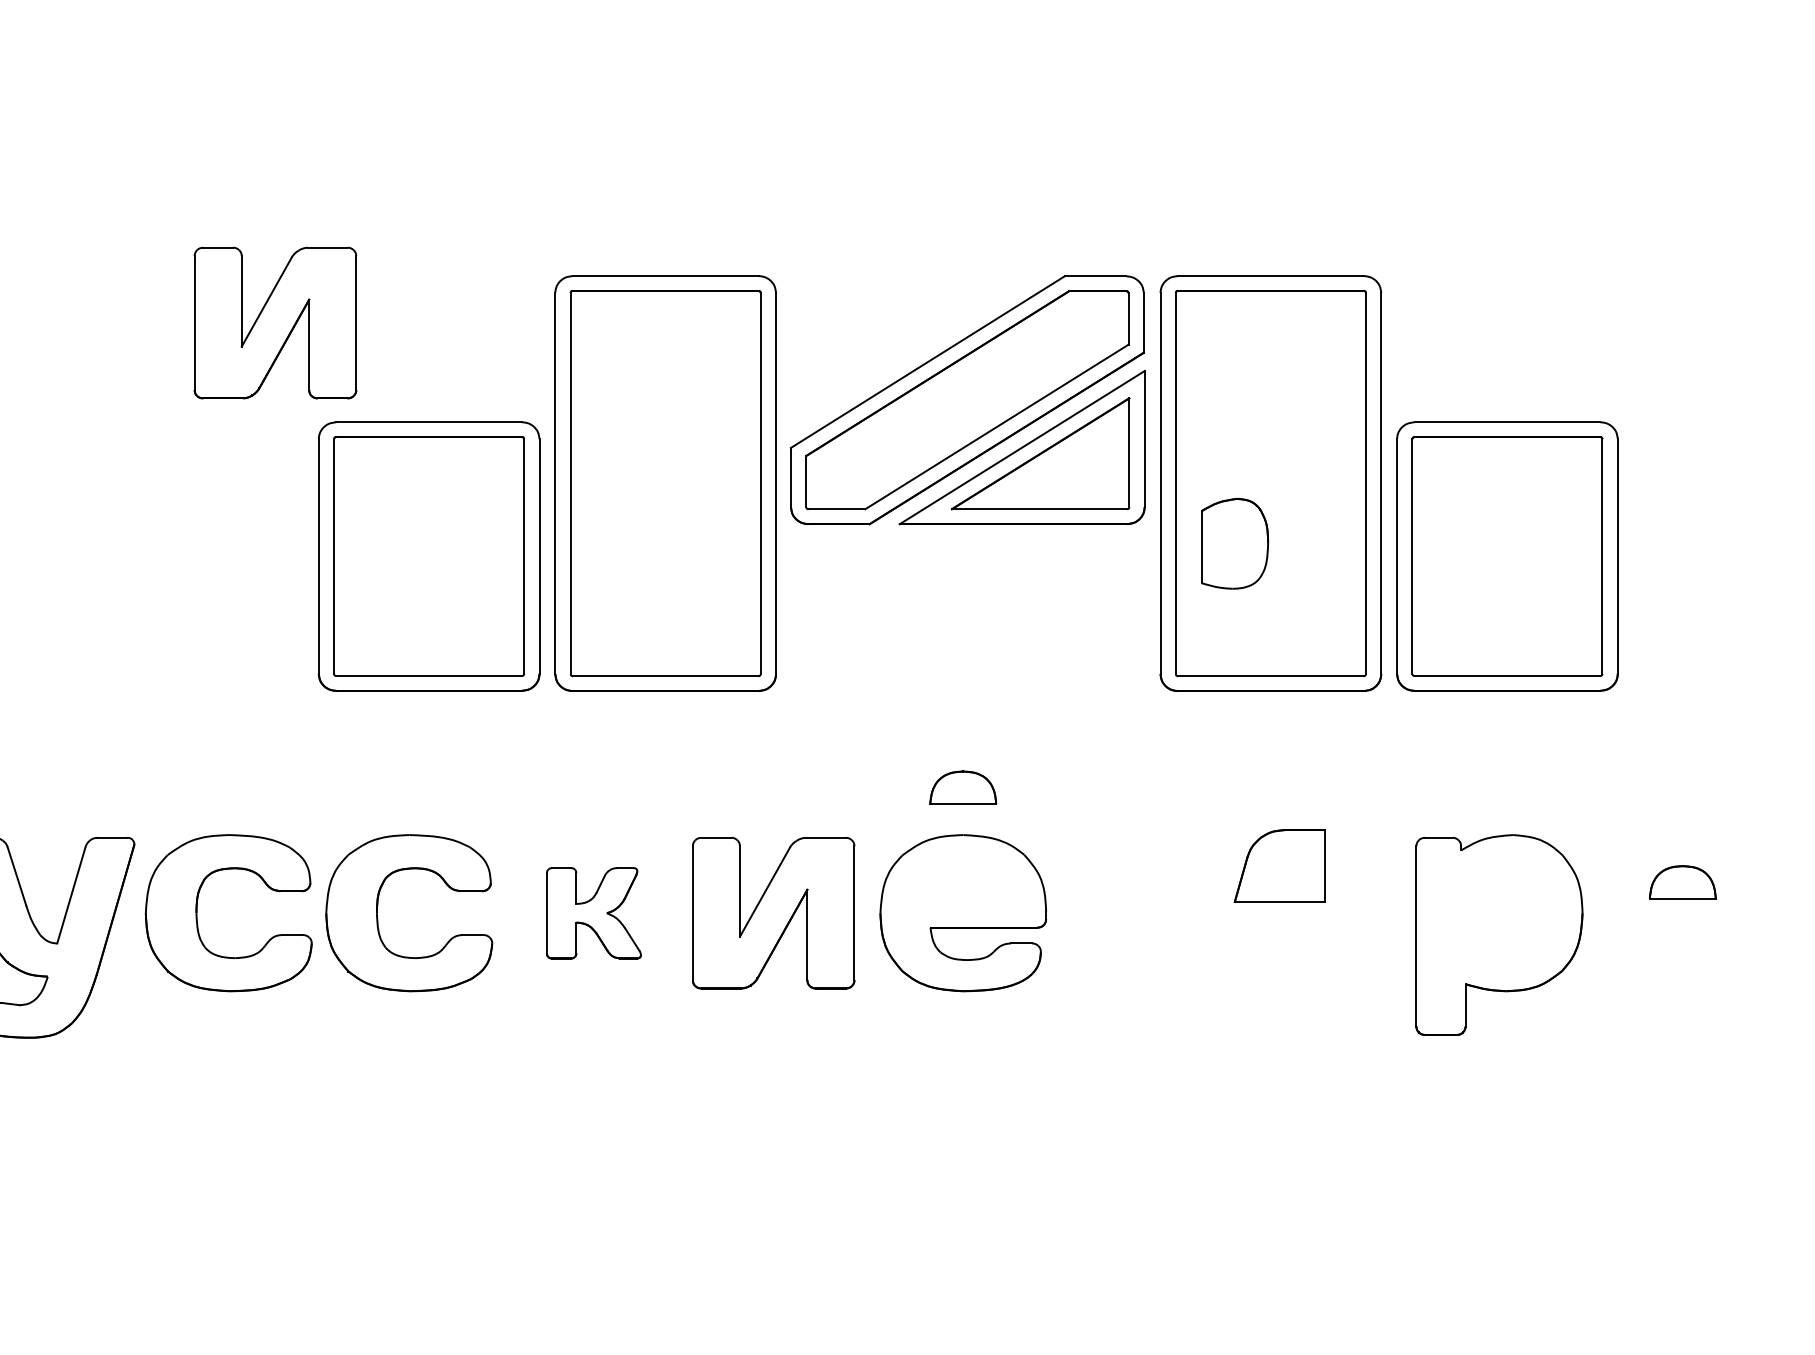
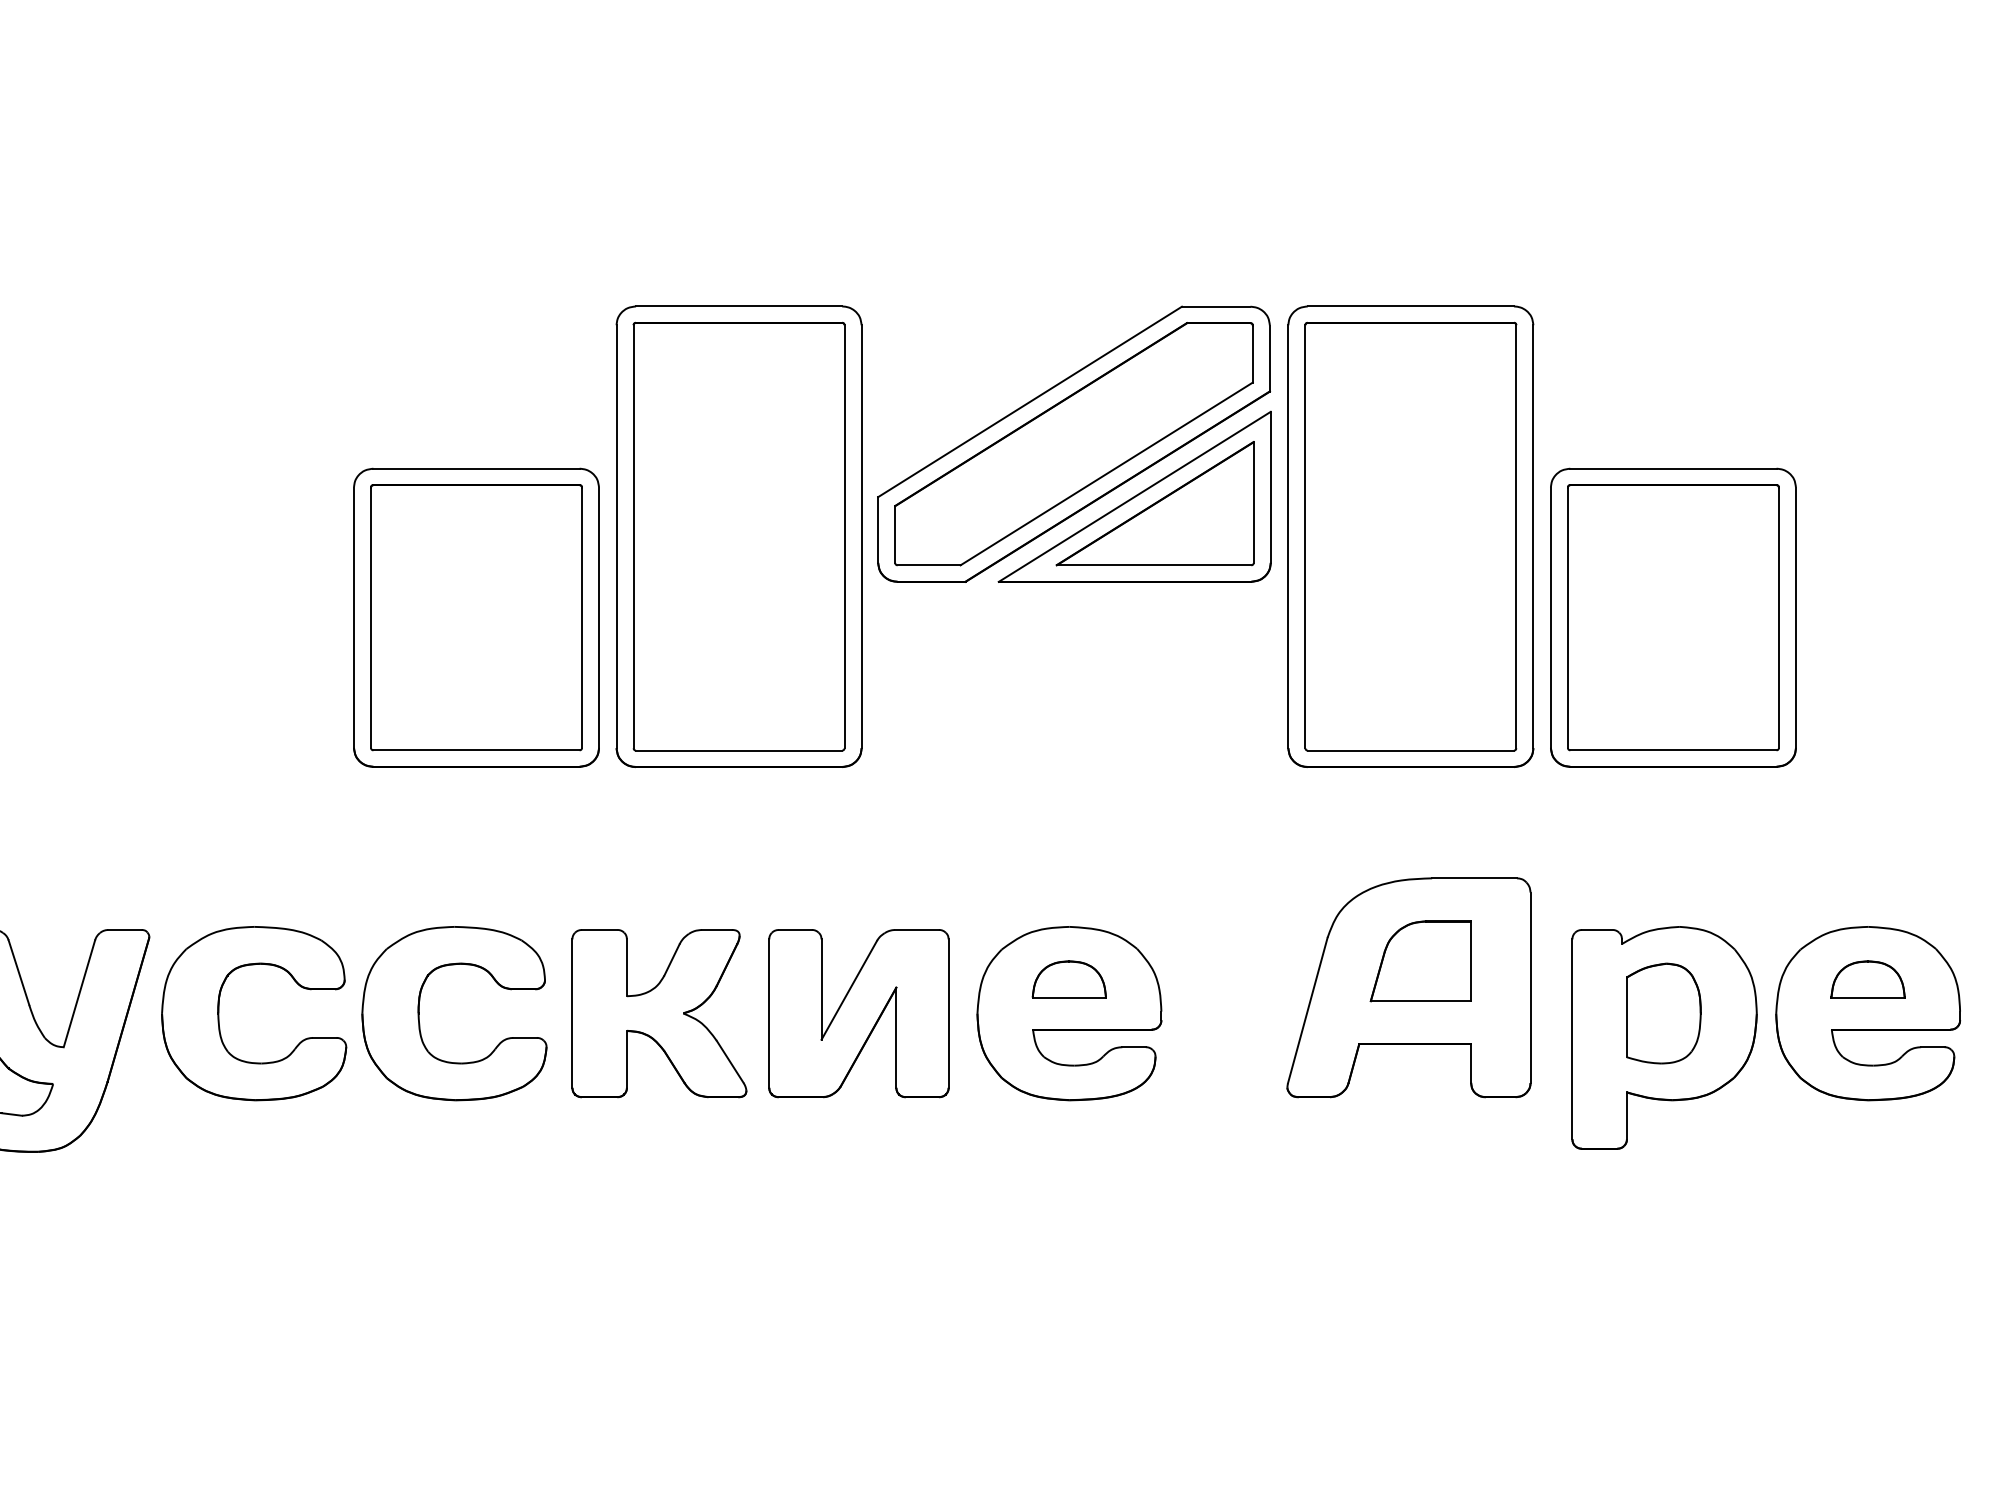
part: (275, 322) -> (305, 358), removed
part: (1234, 543) -> (1663, 1013), moved
part: (962, 787) -> (1068, 979), moved
part: (1268, 889) -> (1408, 987), added
part: (593, 913) -> (659, 1013), size x1.67
part: (1683, 913) -> (1868, 1013), added

